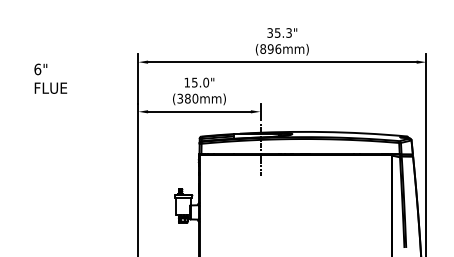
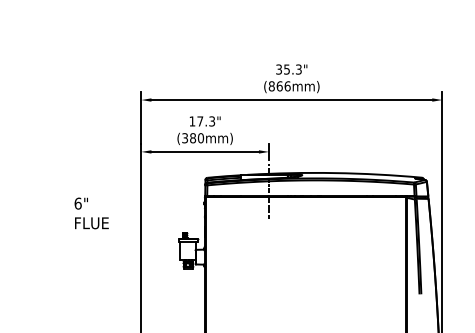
text: (270, 49) -> (279, 86), (896mm) -> (866mm)
text: (50, 78) -> (91, 213), moved
text: (200, 82) -> (206, 121), 15.0" -> 17.3"

